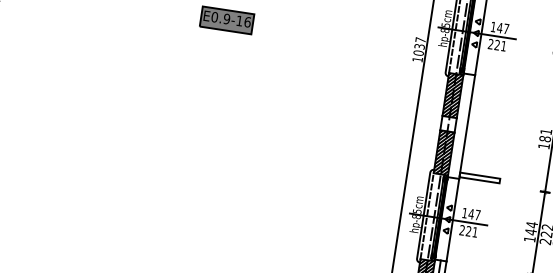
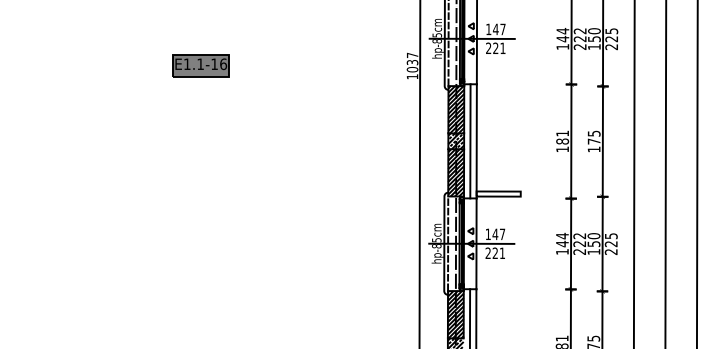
text: (220, 17) -> (193, 63), E0.9-16 -> E1.1-16
hatch: (448, 124) -> (456, 141), added
line: (461, 126) -> (470, 141), added

